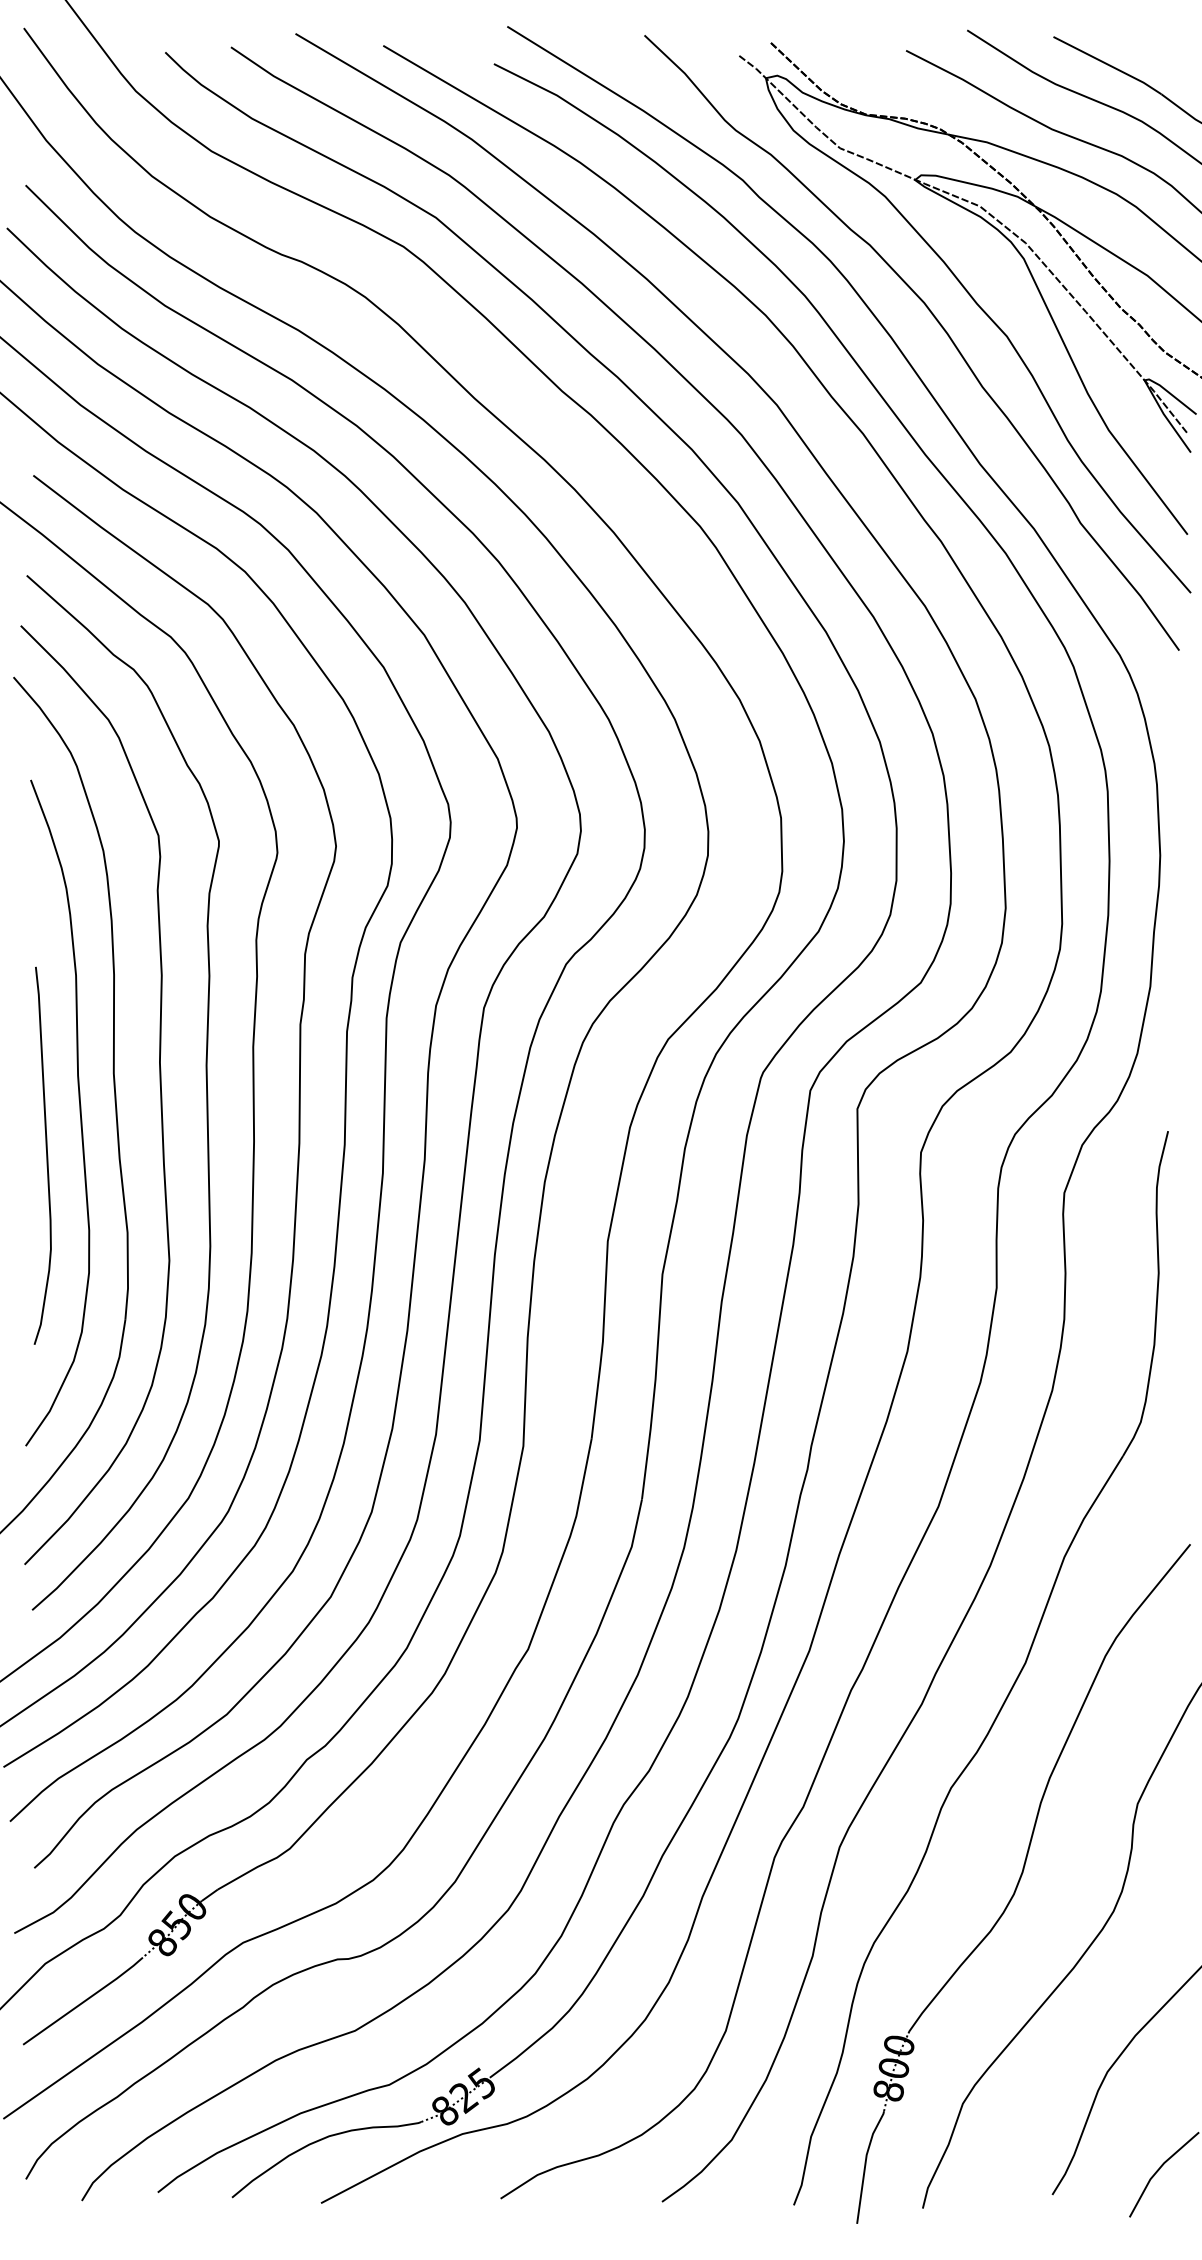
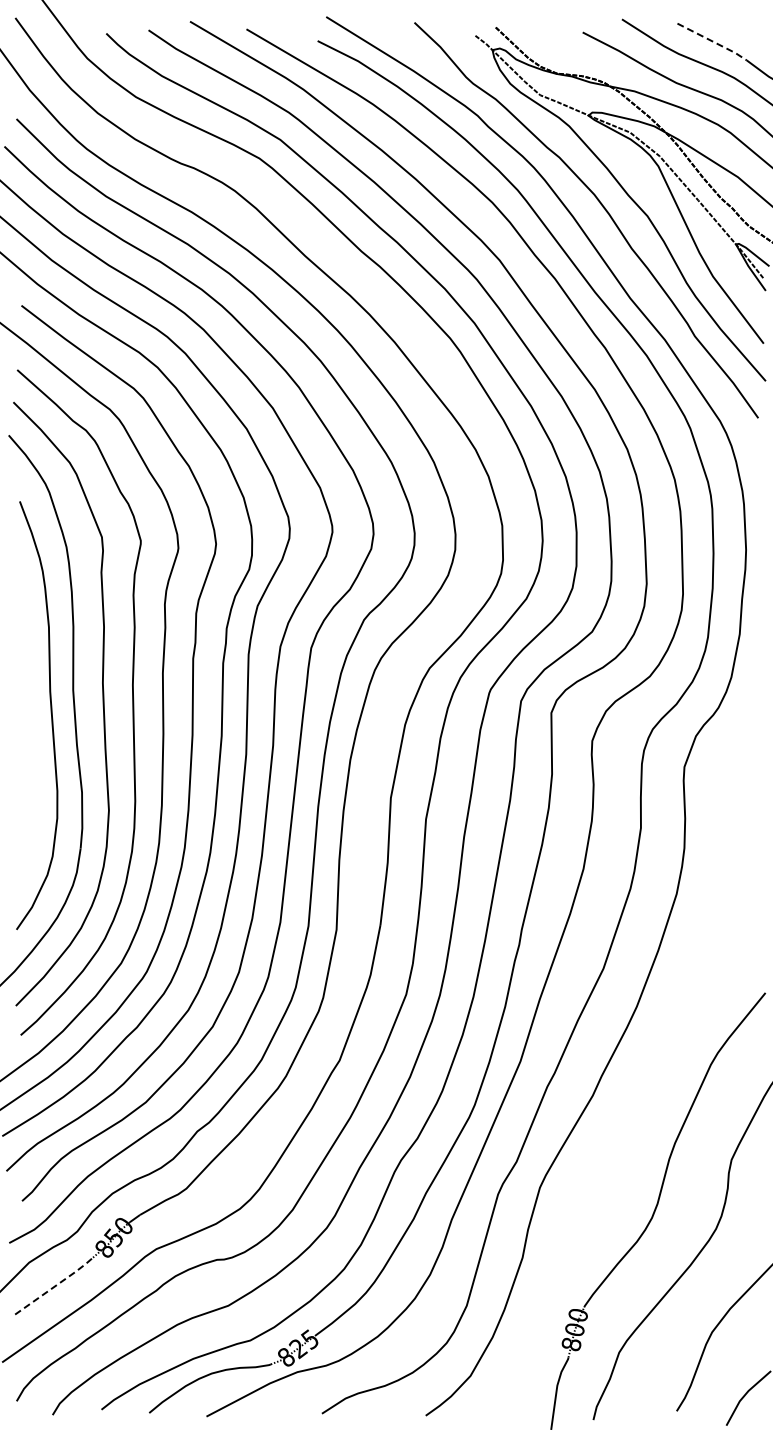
line: (1109, 64) -> (713, 41), solid -> dashed
curve: (45, 1154) -> (29, 742), removed
part: (1011, 1685) -> (650, 1083), removed
line: (84, 2000) -> (54, 1286), solid -> dashed

